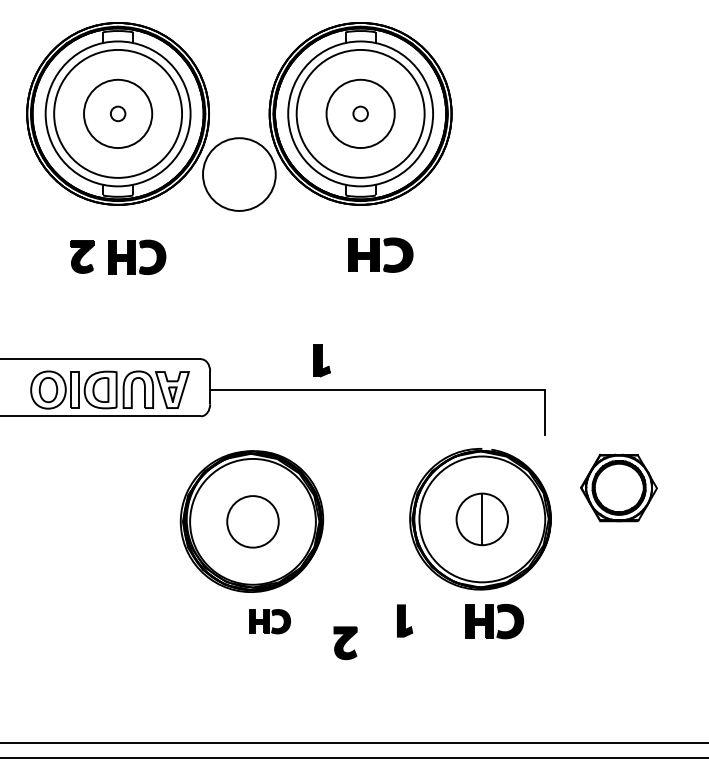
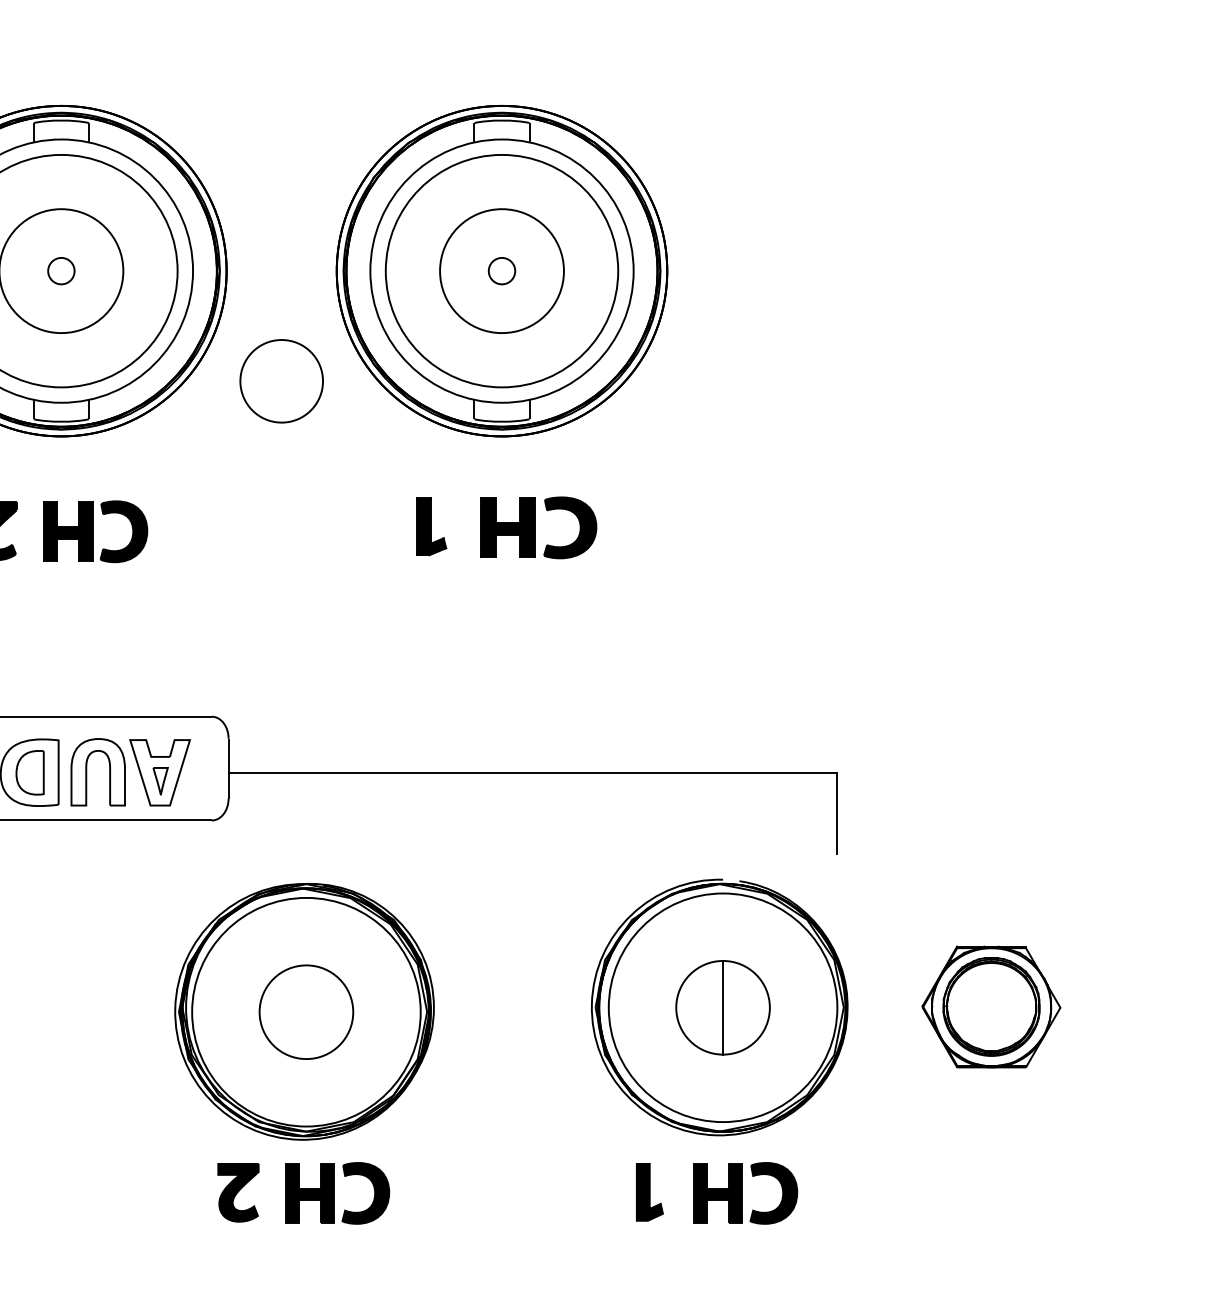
circle: (239, 174) -> (281, 381), size x0.62
part: (321, 360) -> (430, 526), moved
part: (618, 487) -> (990, 1006), moved
part: (405, 620) -> (650, 1191), moved
part: (270, 621) -> (338, 1193), size x1.43
part: (345, 643) -> (238, 1193), moved

